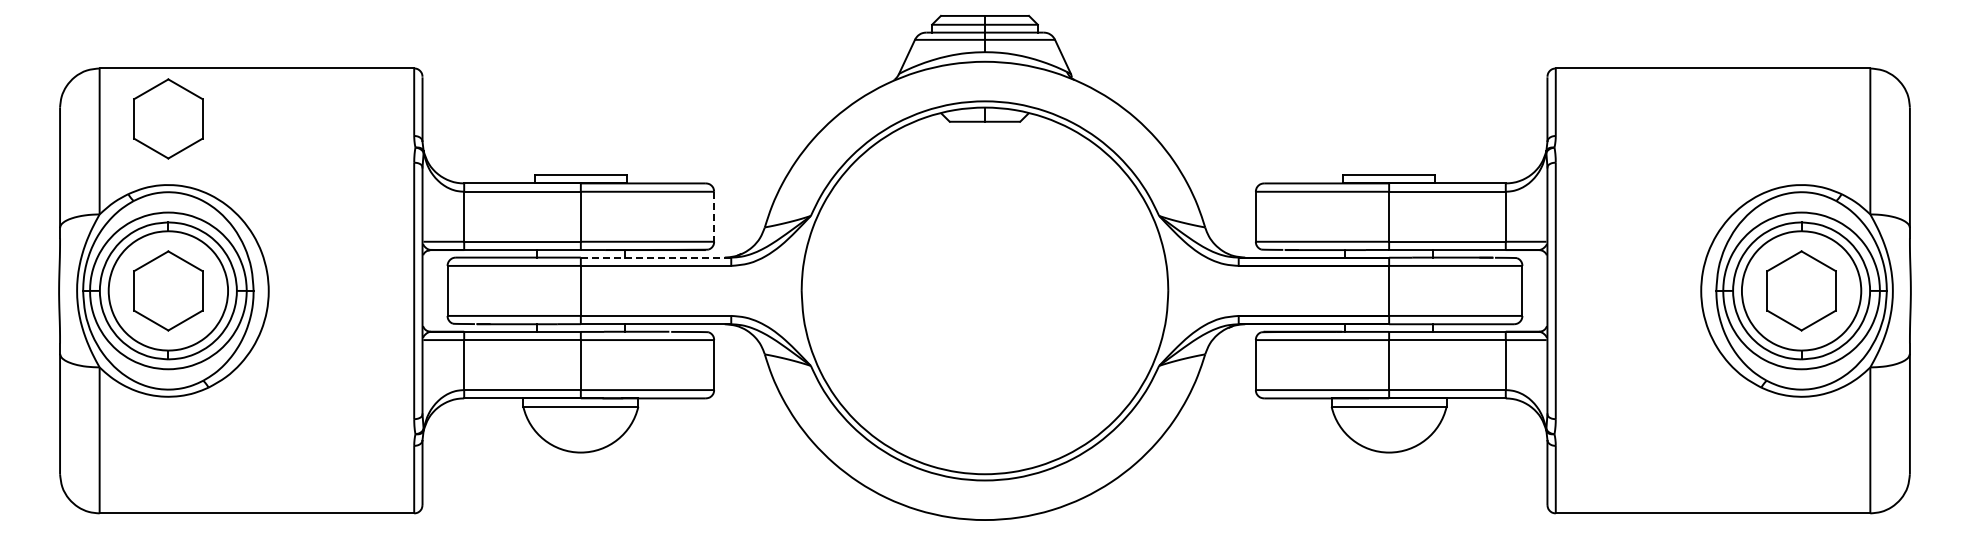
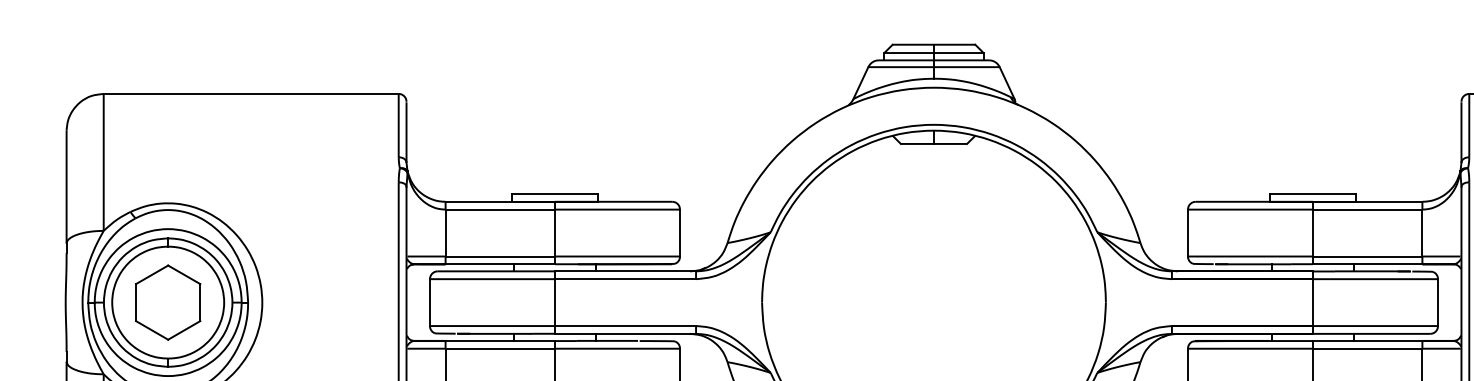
part: (168, 118) -> (168, 140), removed
line: (714, 216) -> (680, 232), dashed -> solid
line: (655, 257) -> (624, 271), dashed -> solid

